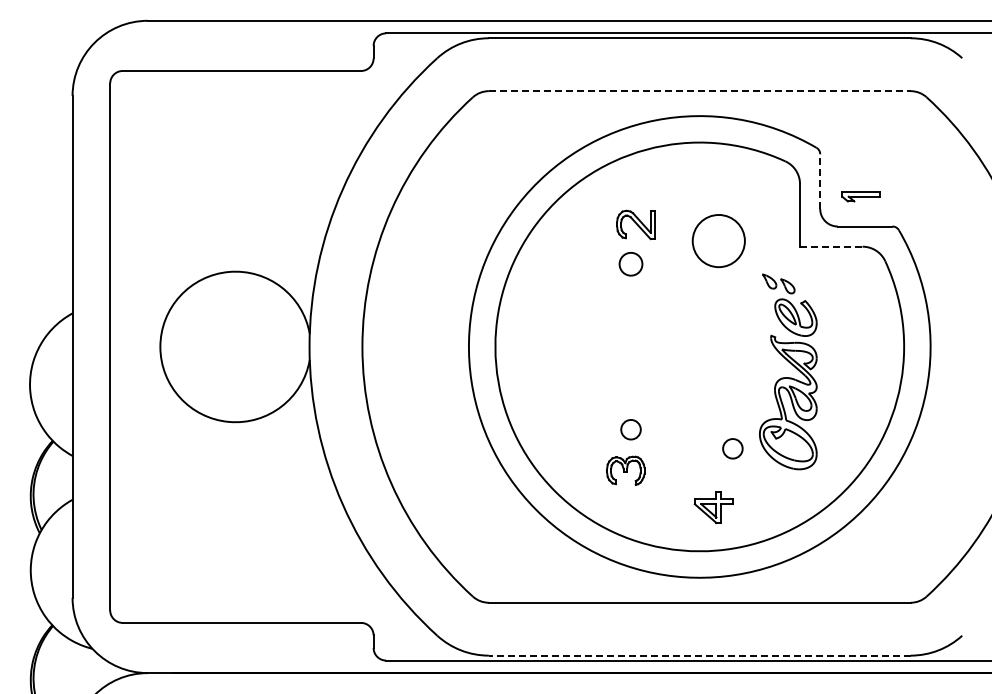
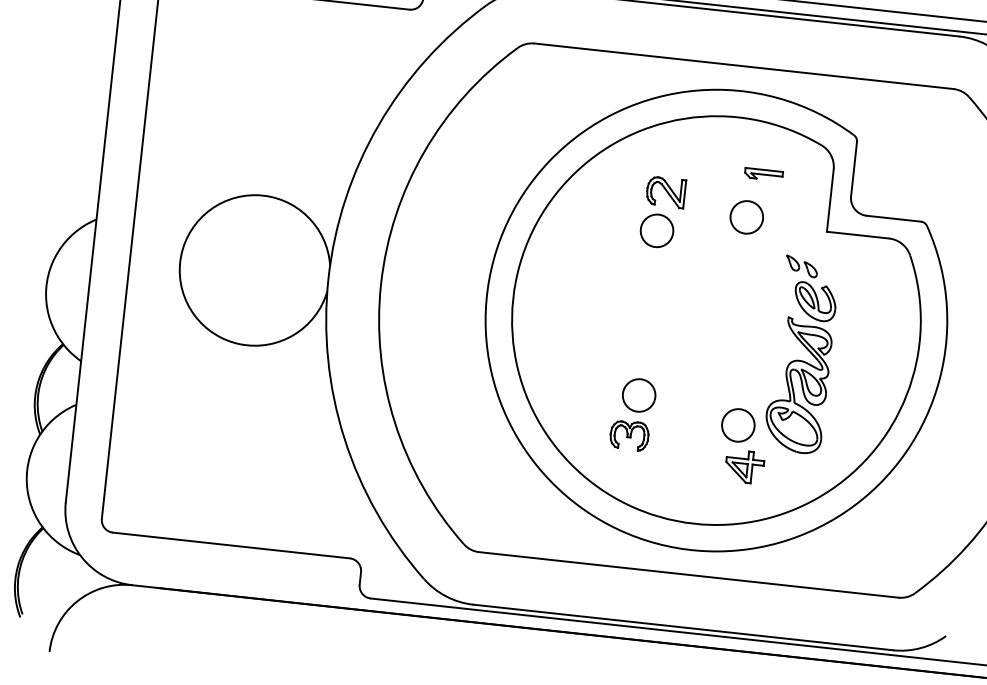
line: (699, 91) -> (743, 66), dashed -> solid
line: (820, 181) -> (854, 169), dashed -> solid
part: (860, 196) -> (763, 174), moved
circle: (718, 240) -> (746, 216), size x0.62
line: (831, 246) -> (858, 234), dashed -> solid
circle: (630, 264) -> (656, 231), size x1.43
circle: (630, 429) -> (638, 395), size x1.67
circle: (732, 448) -> (738, 425), size x1.67
part: (713, 507) -> (744, 467), moved
line: (699, 655) -> (682, 627), dashed -> solid

